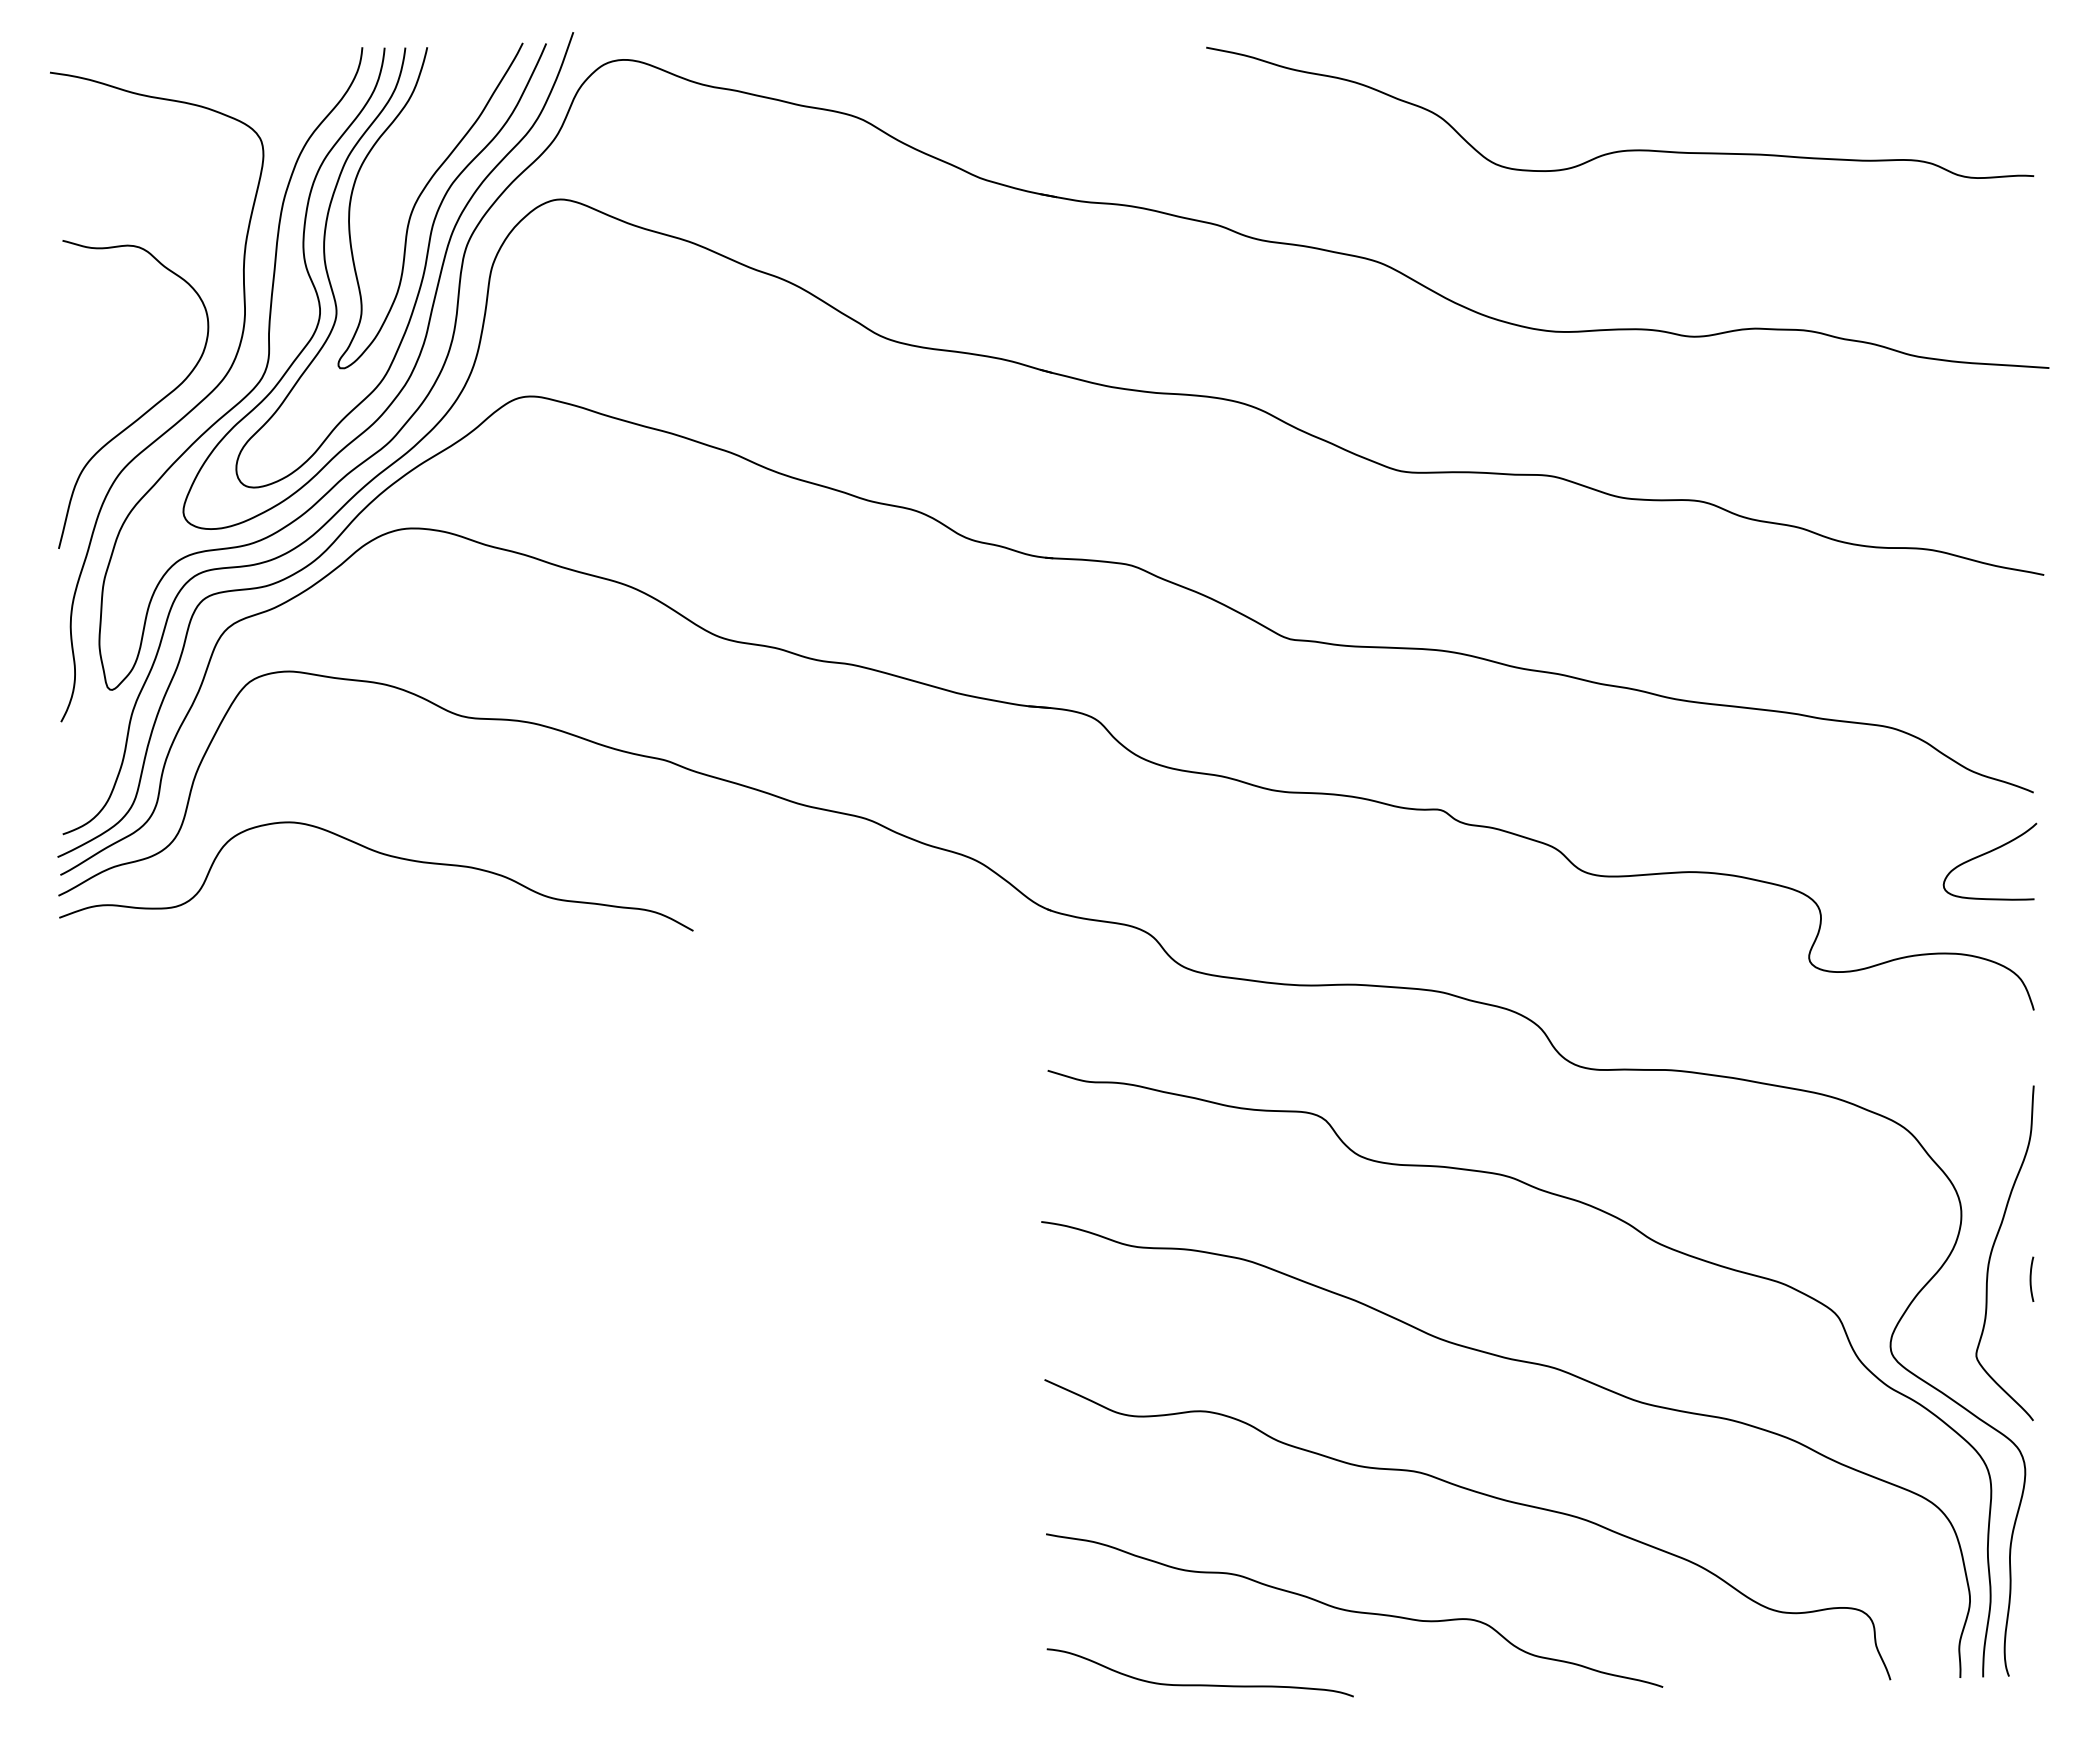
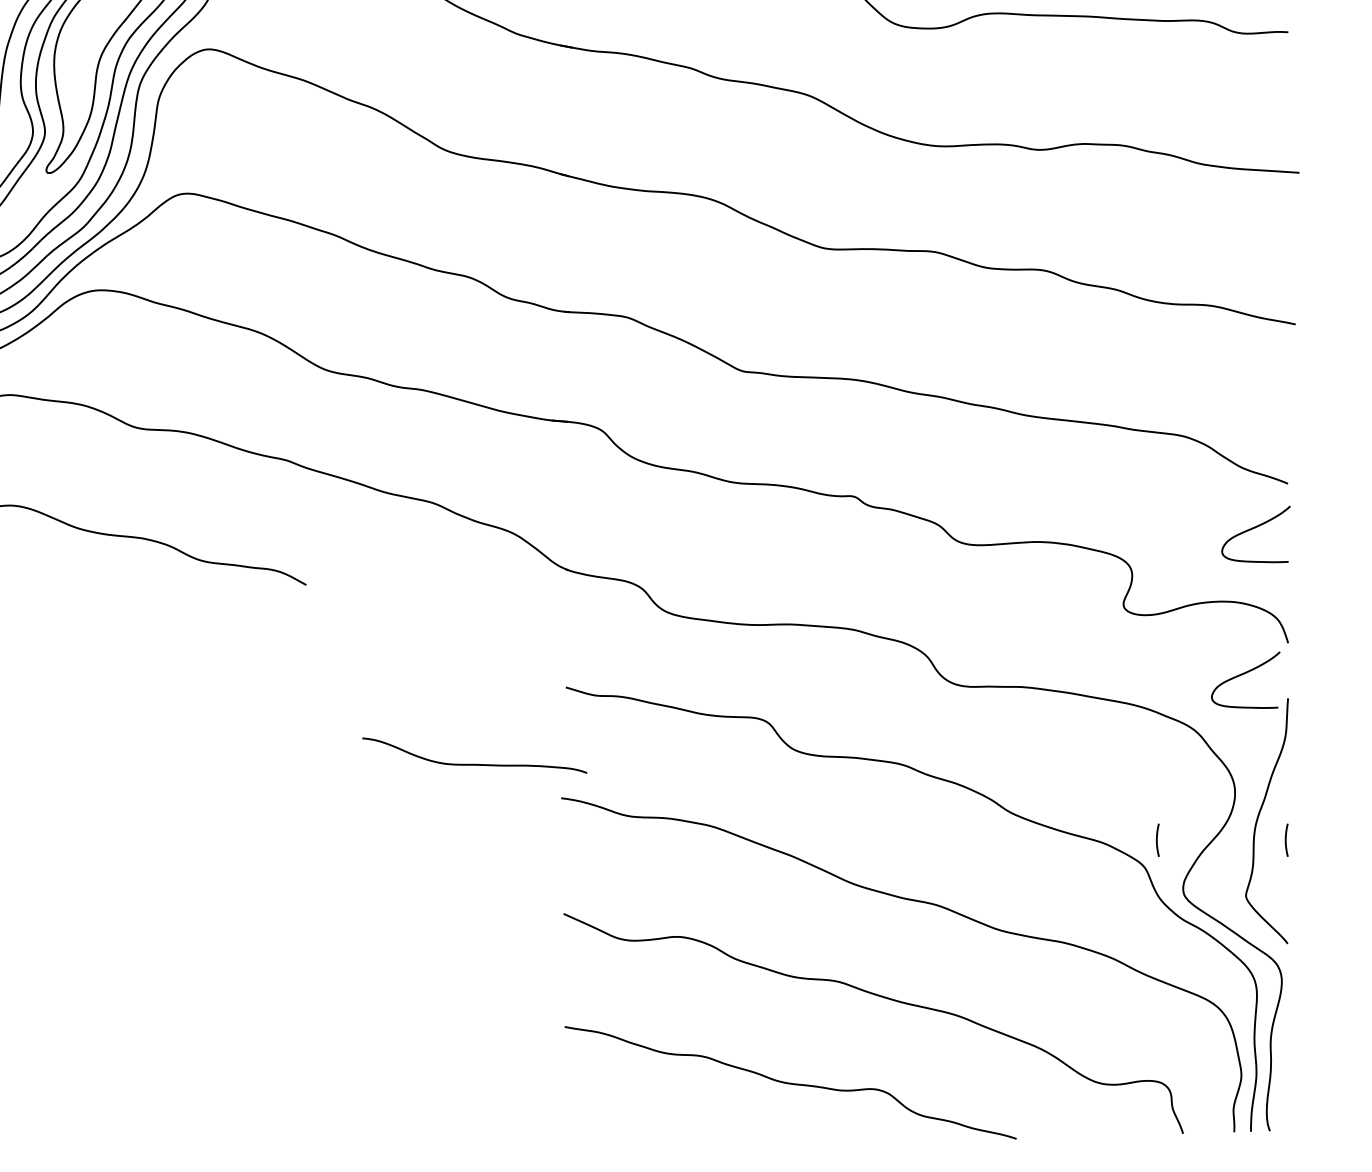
curve: (1972, 1053) -> (1243, 674), added
curve: (1855, 1278) -> (1157, 839), added
curve: (1199, 1684) -> (474, 764), moved

